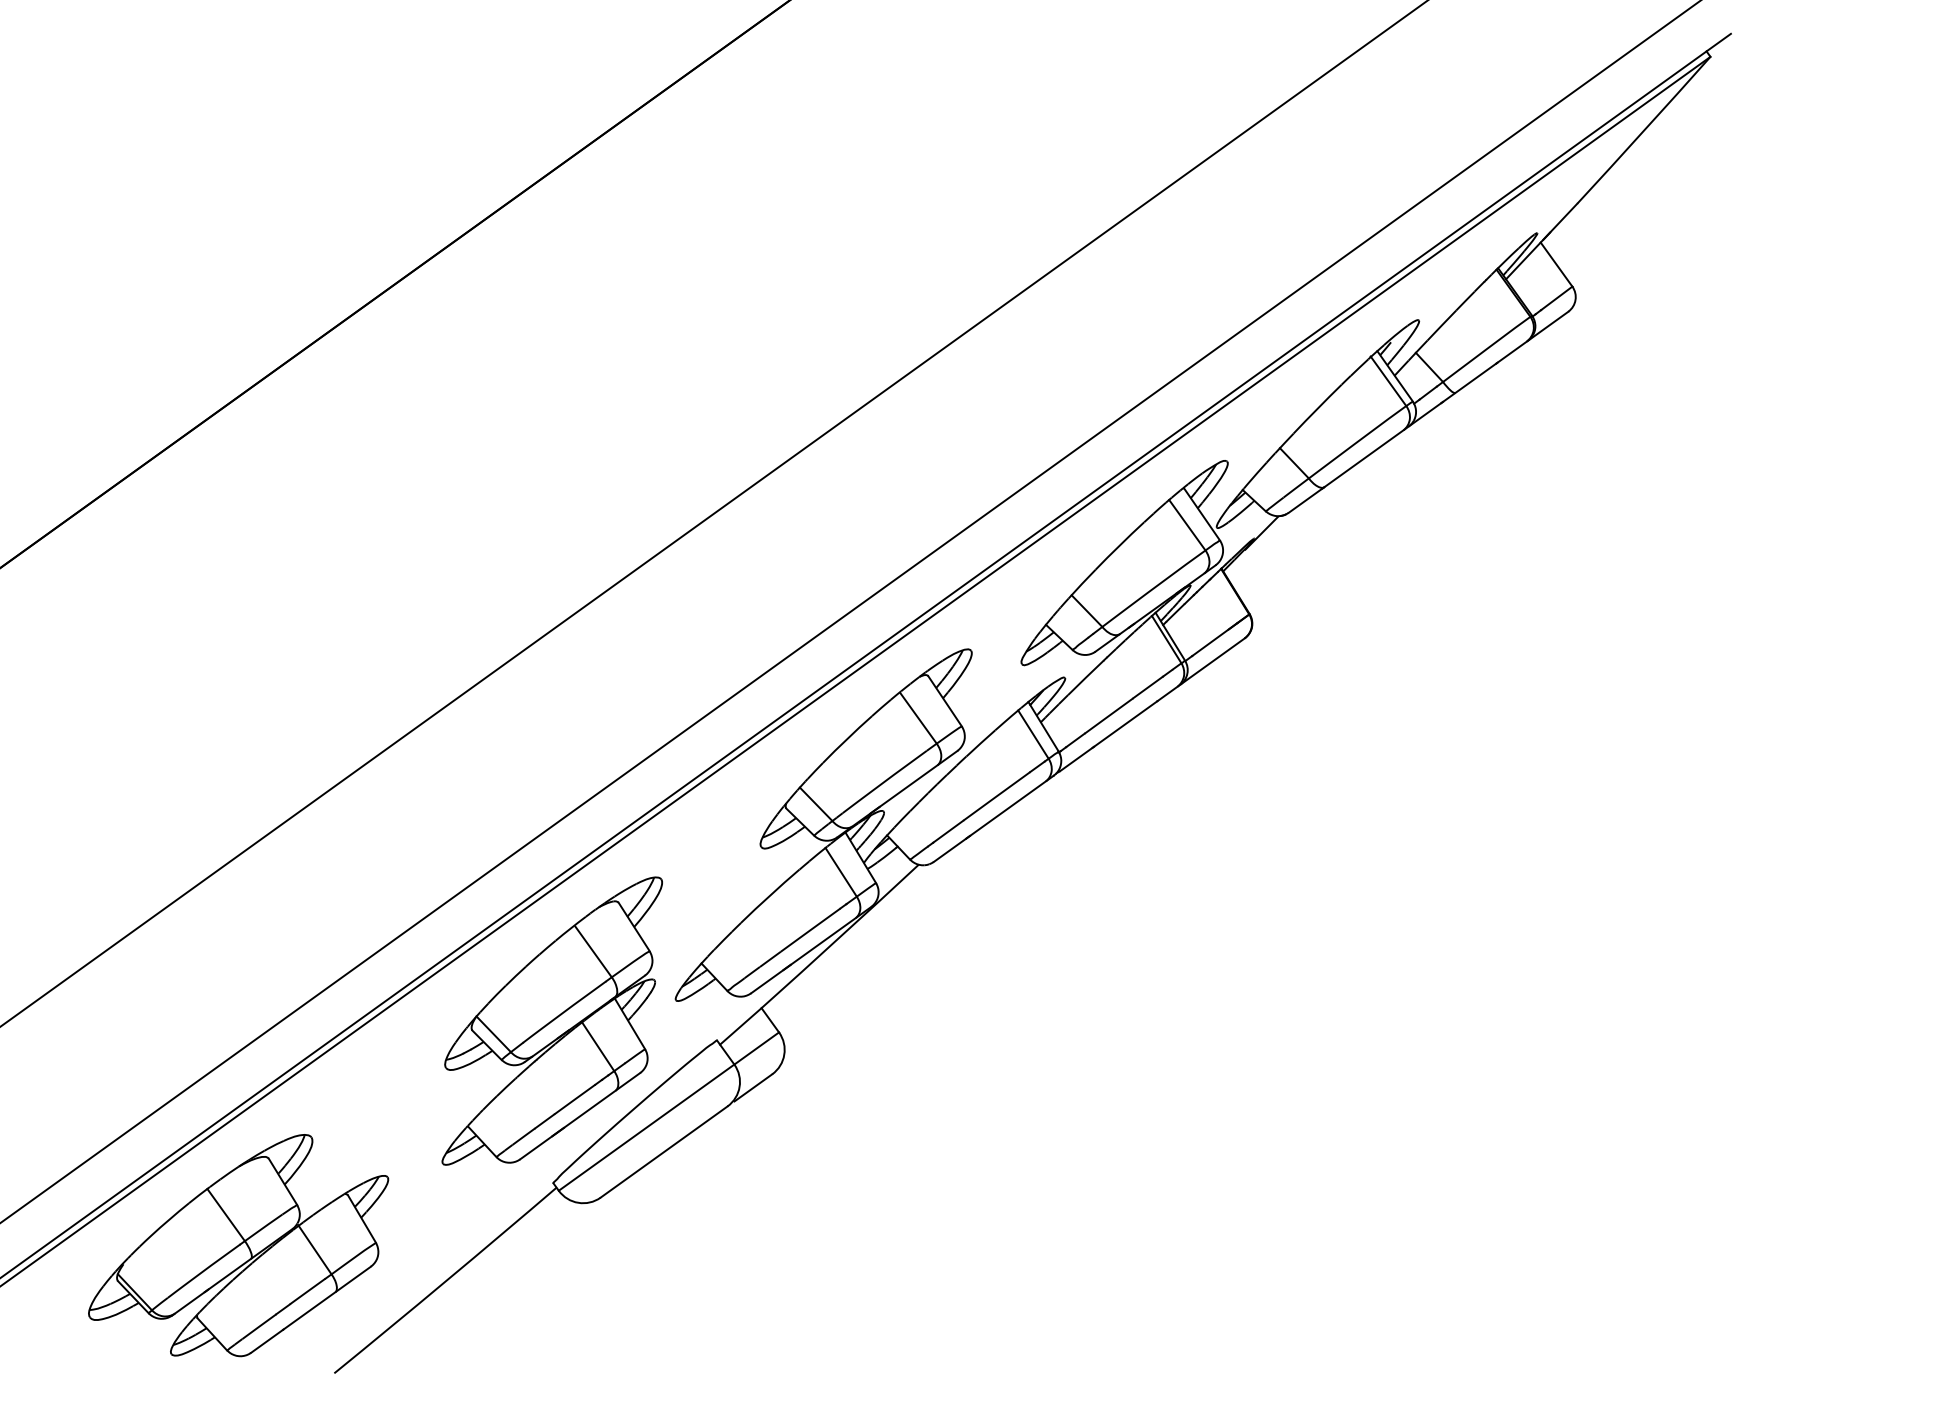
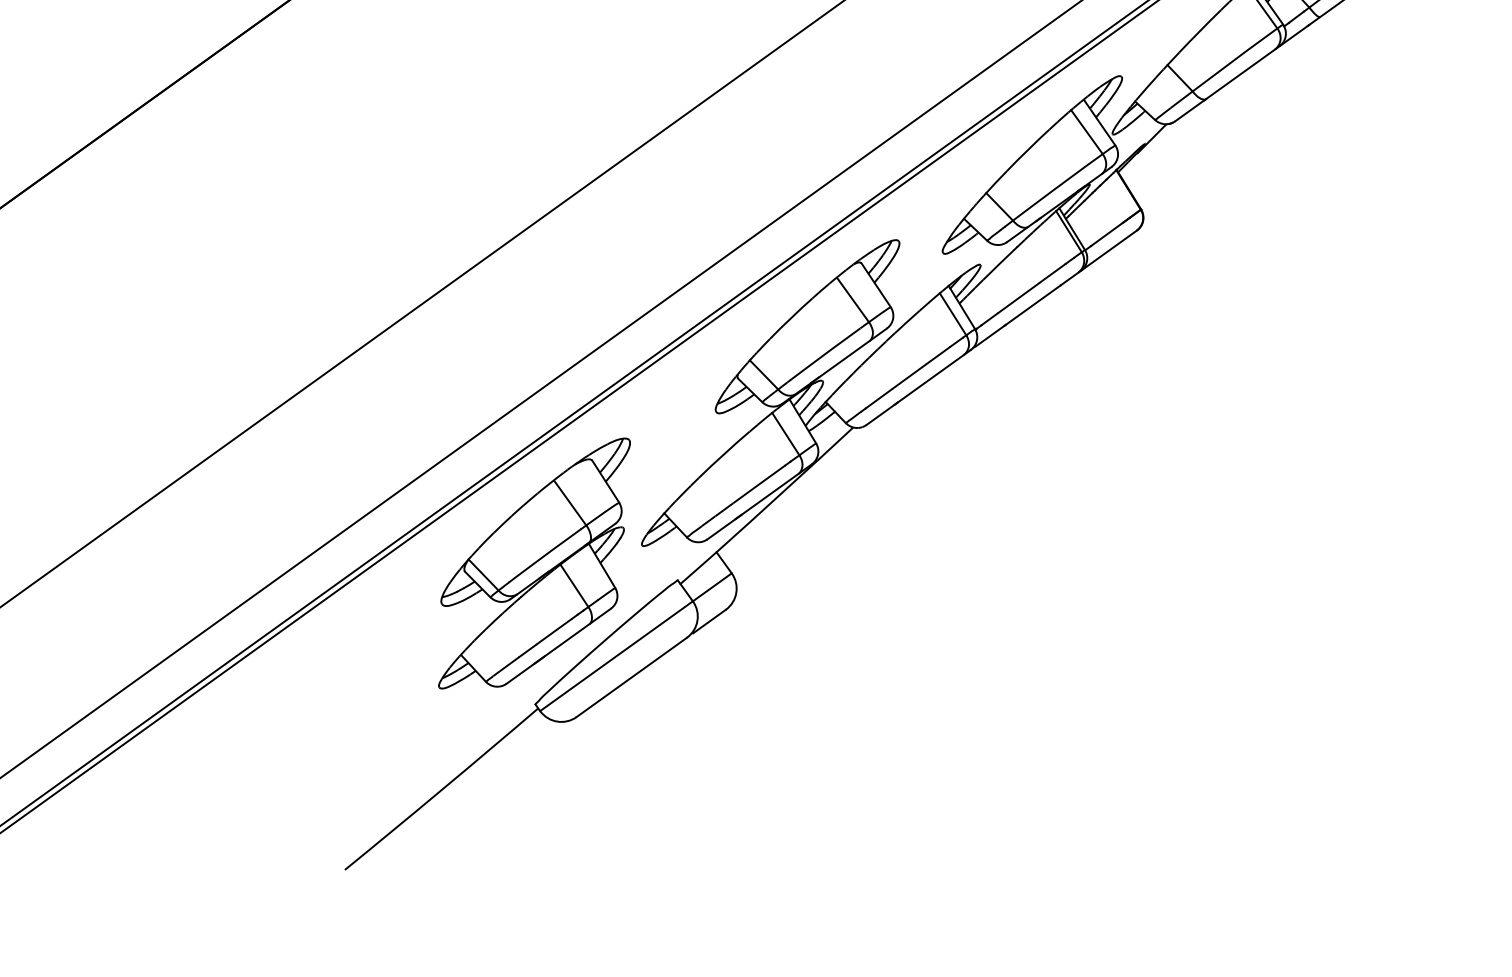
part: (238, 1245) -> (261, 758), removed

